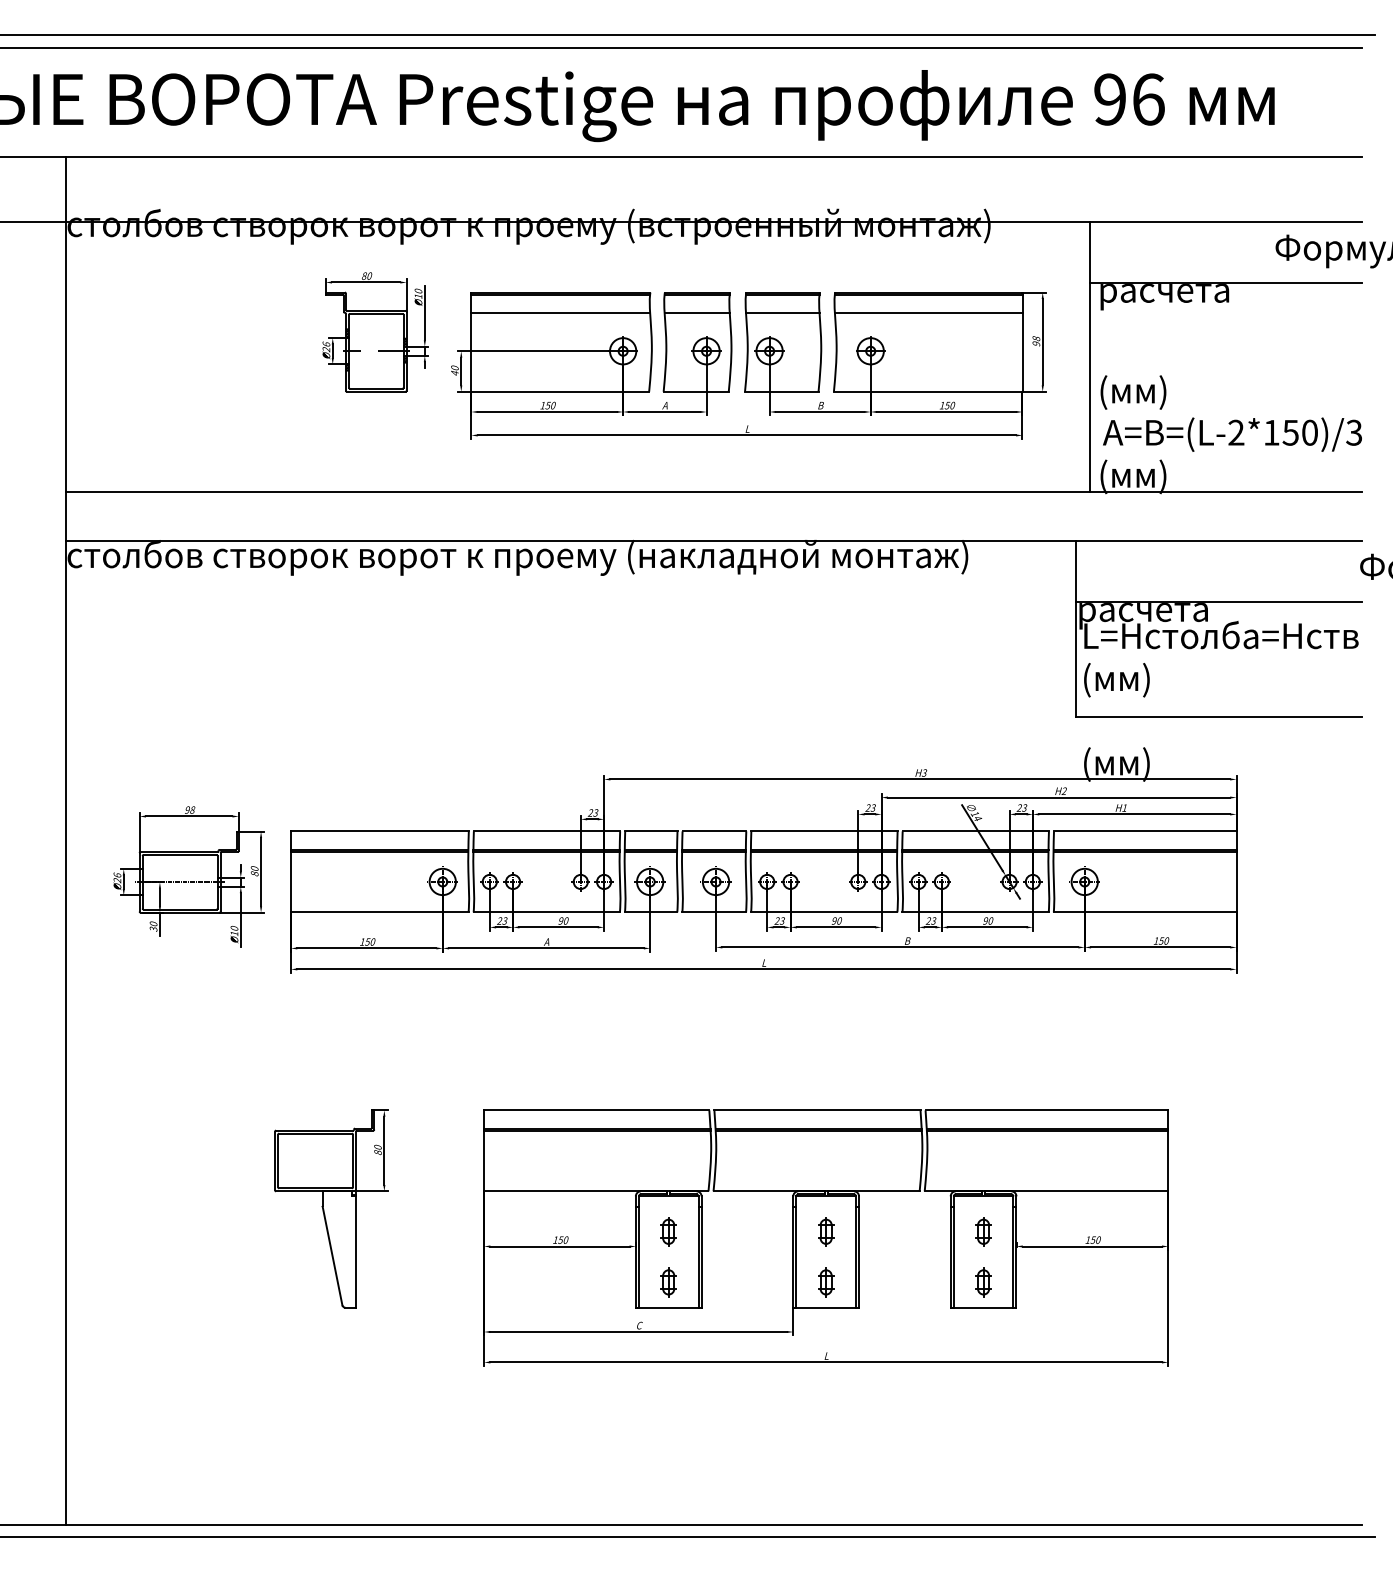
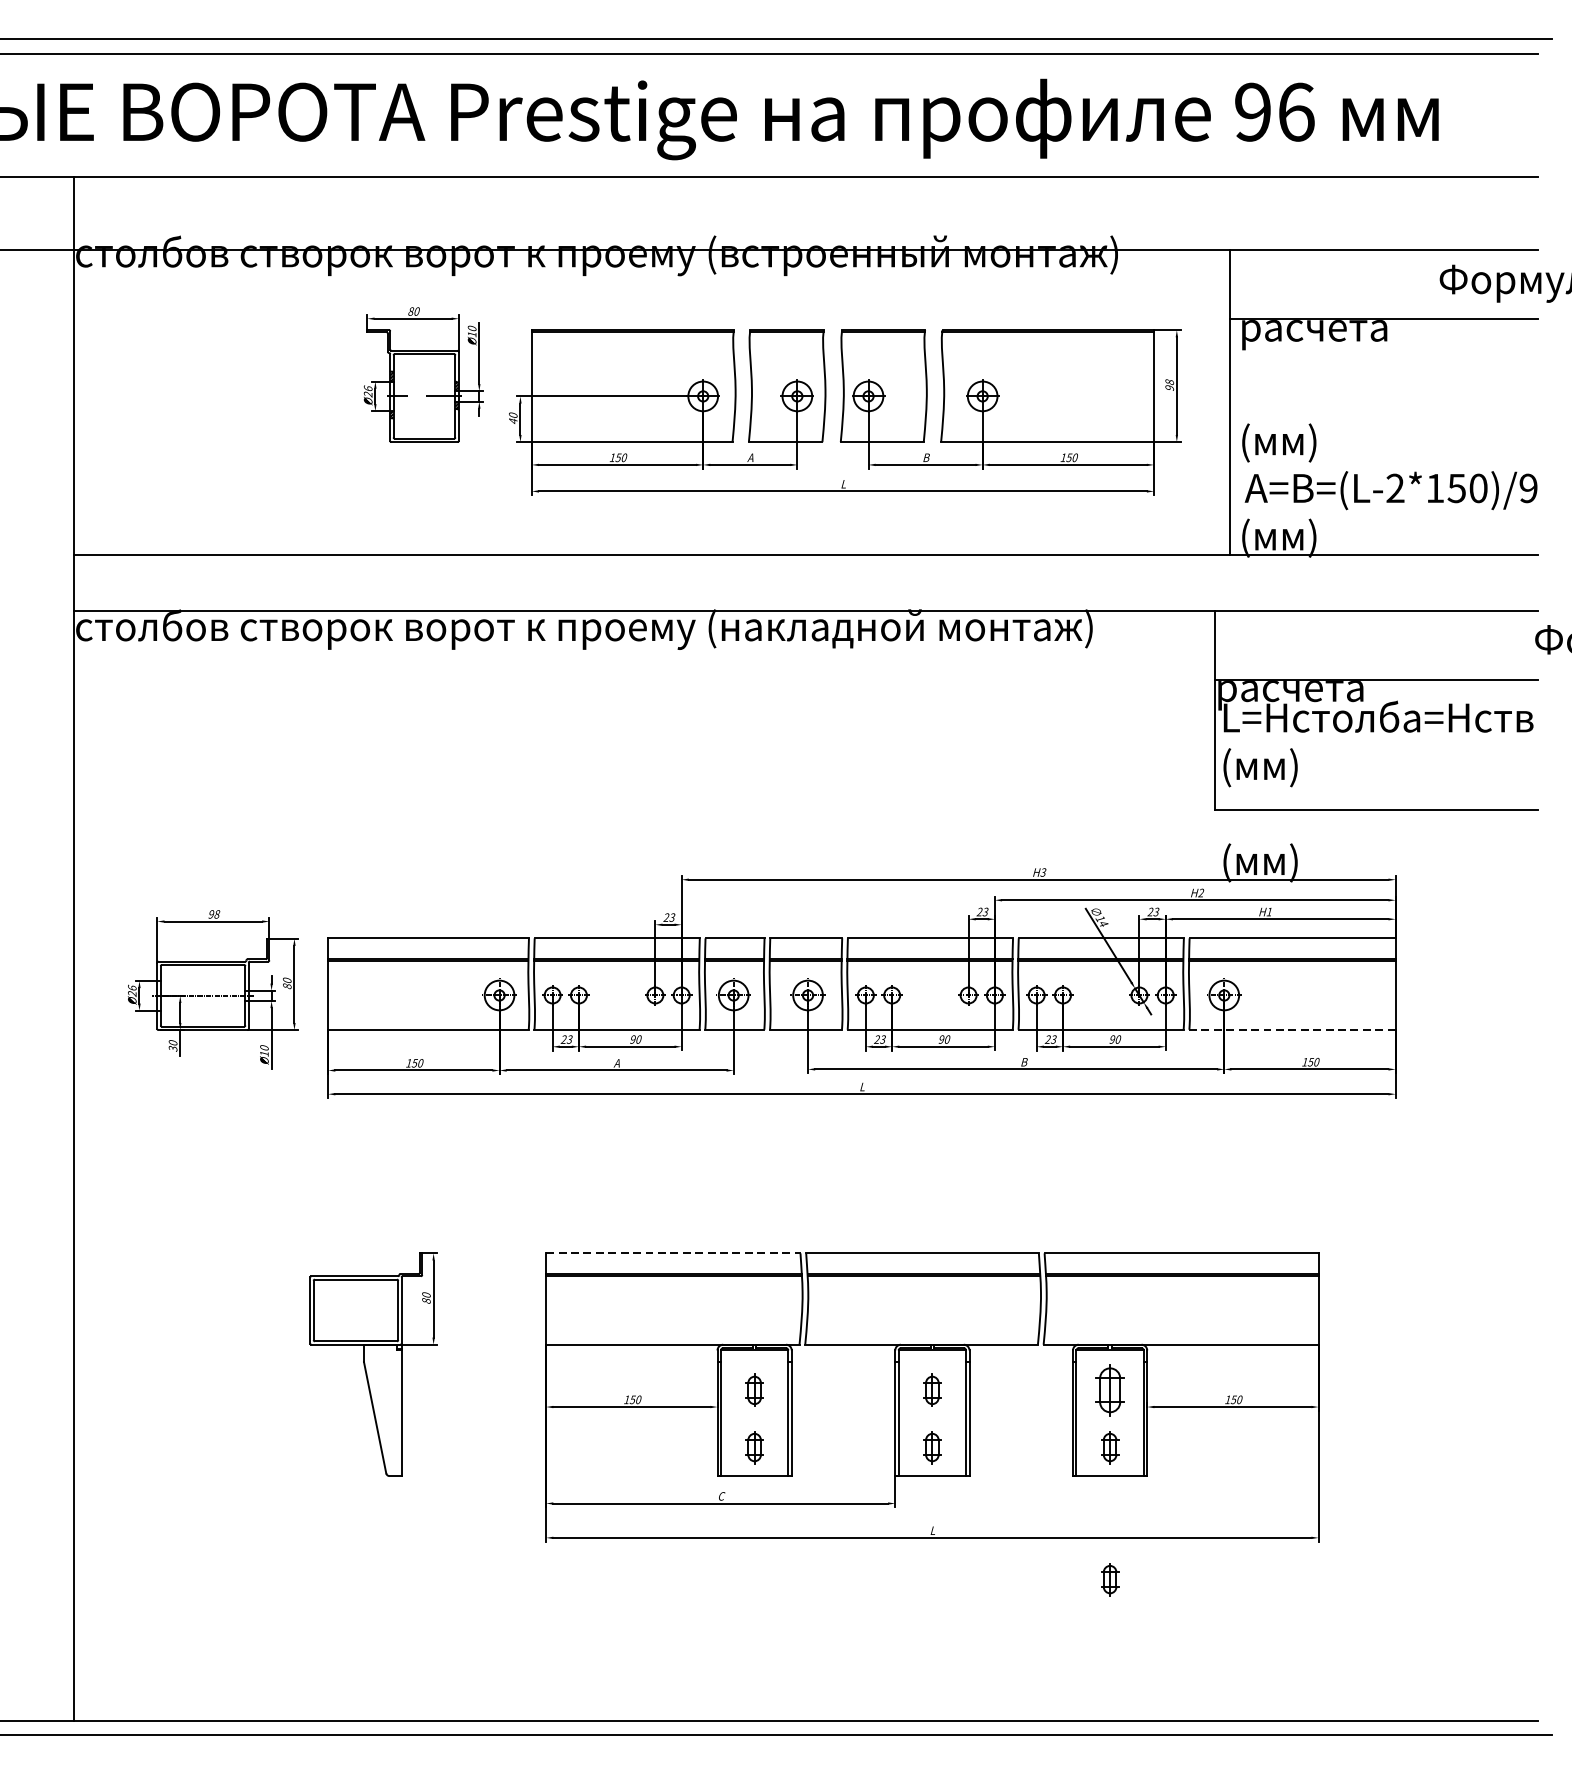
line: (560, 312) -> (632, 352), removed
line: (696, 312) -> (786, 352), removed
line: (782, 312) -> (883, 352), removed
line: (928, 312) -> (1047, 352), removed
text: (1354, 432) -> (1528, 488), A=B=(L-2*150)/3 -> A=B=(L-2*150)/9
line: (1144, 912) -> (1291, 1029), solid -> dashed
line: (596, 1110) -> (673, 1253), solid -> dashed
part: (983, 1231) -> (1109, 1390), size x1.6
part: (983, 1399) -> (1109, 1579), added

